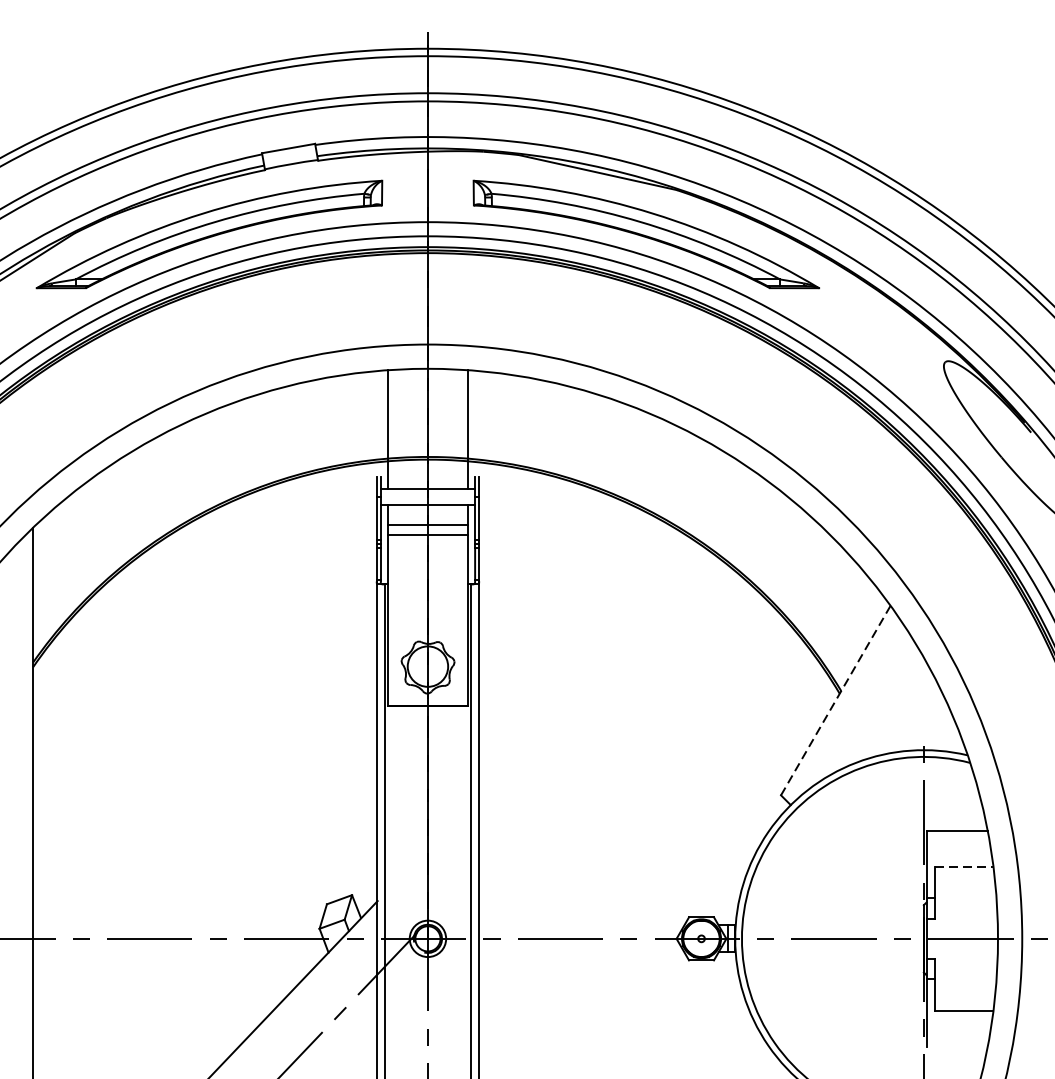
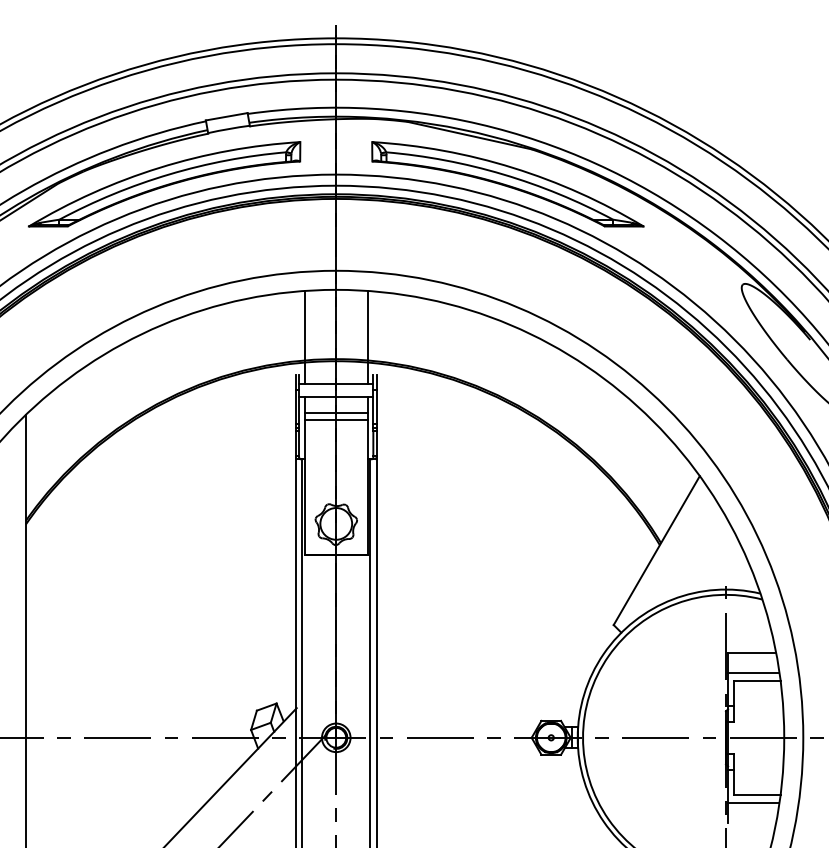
line: (836, 700) -> (657, 550), dashed -> solid
line: (958, 855) -> (753, 672), added
line: (965, 867) -> (758, 681), dashed -> solid
line: (958, 1022) -> (753, 803), added

